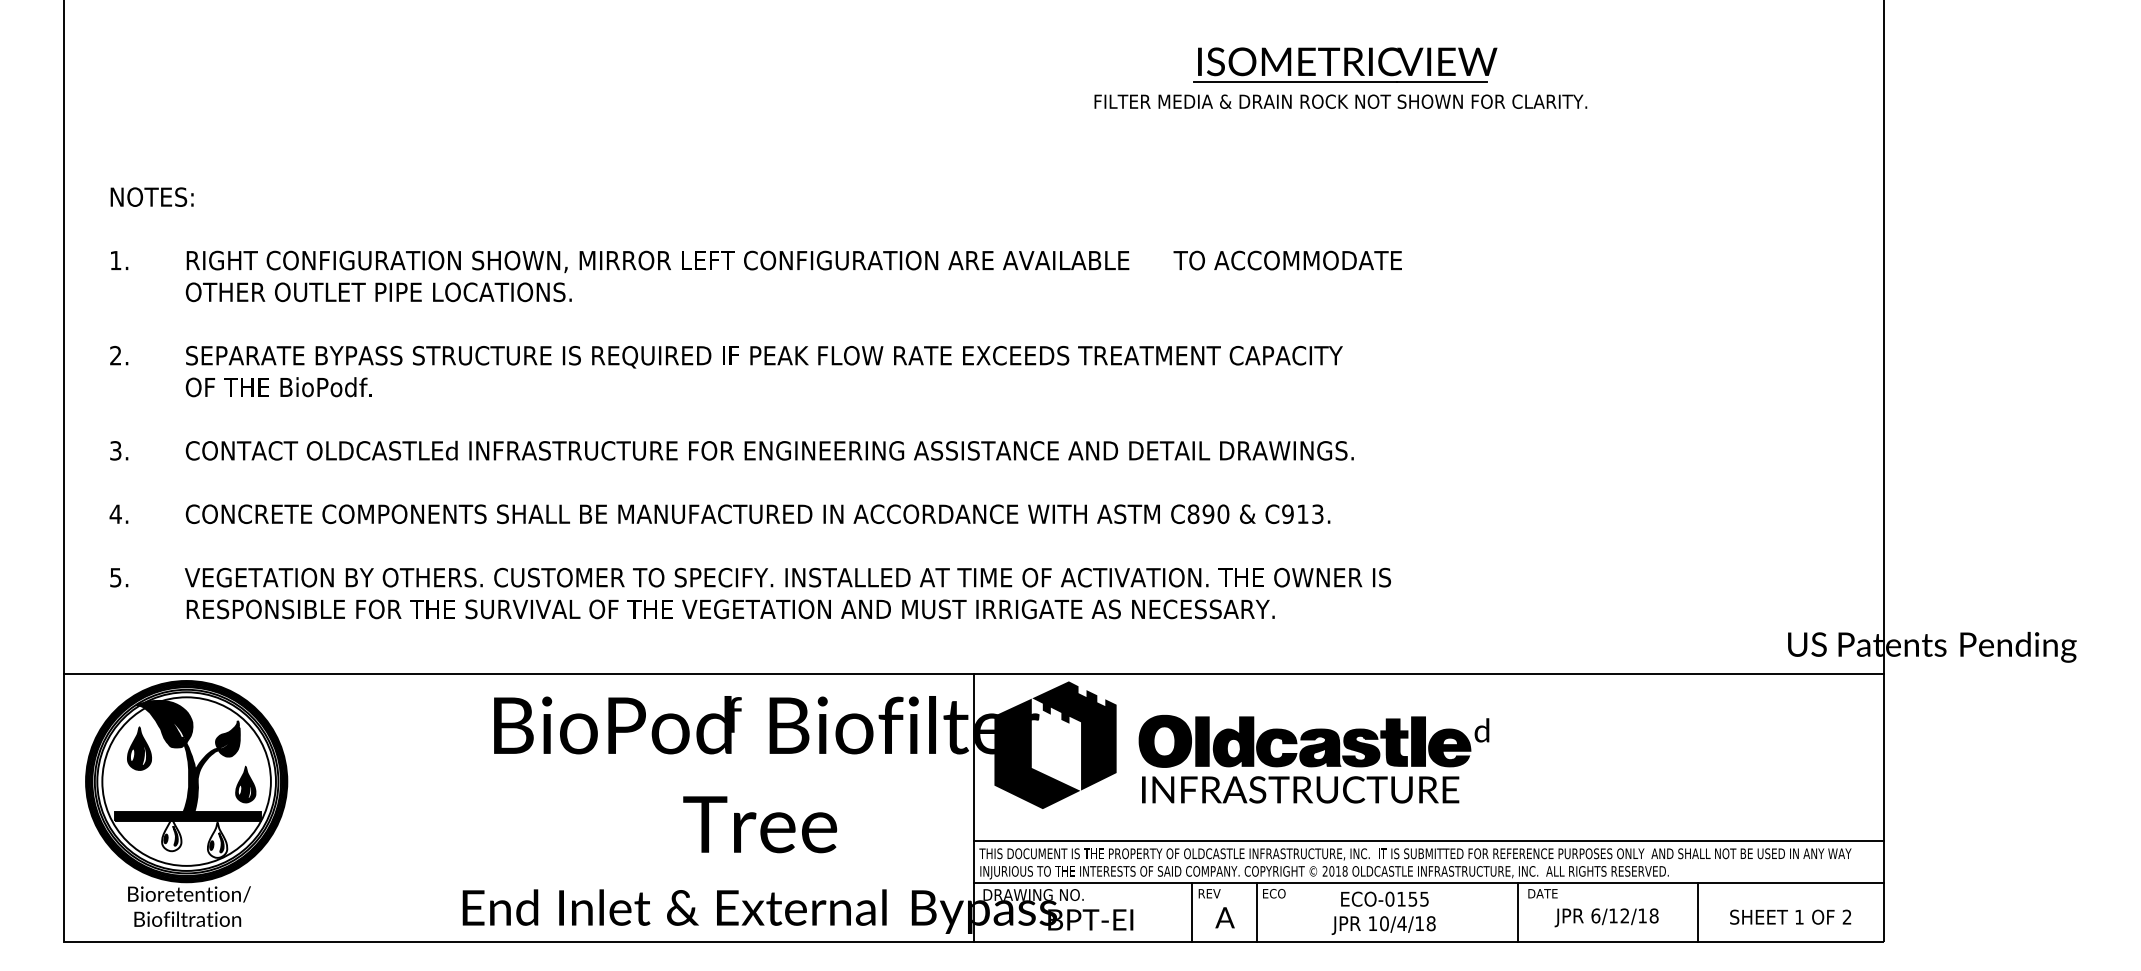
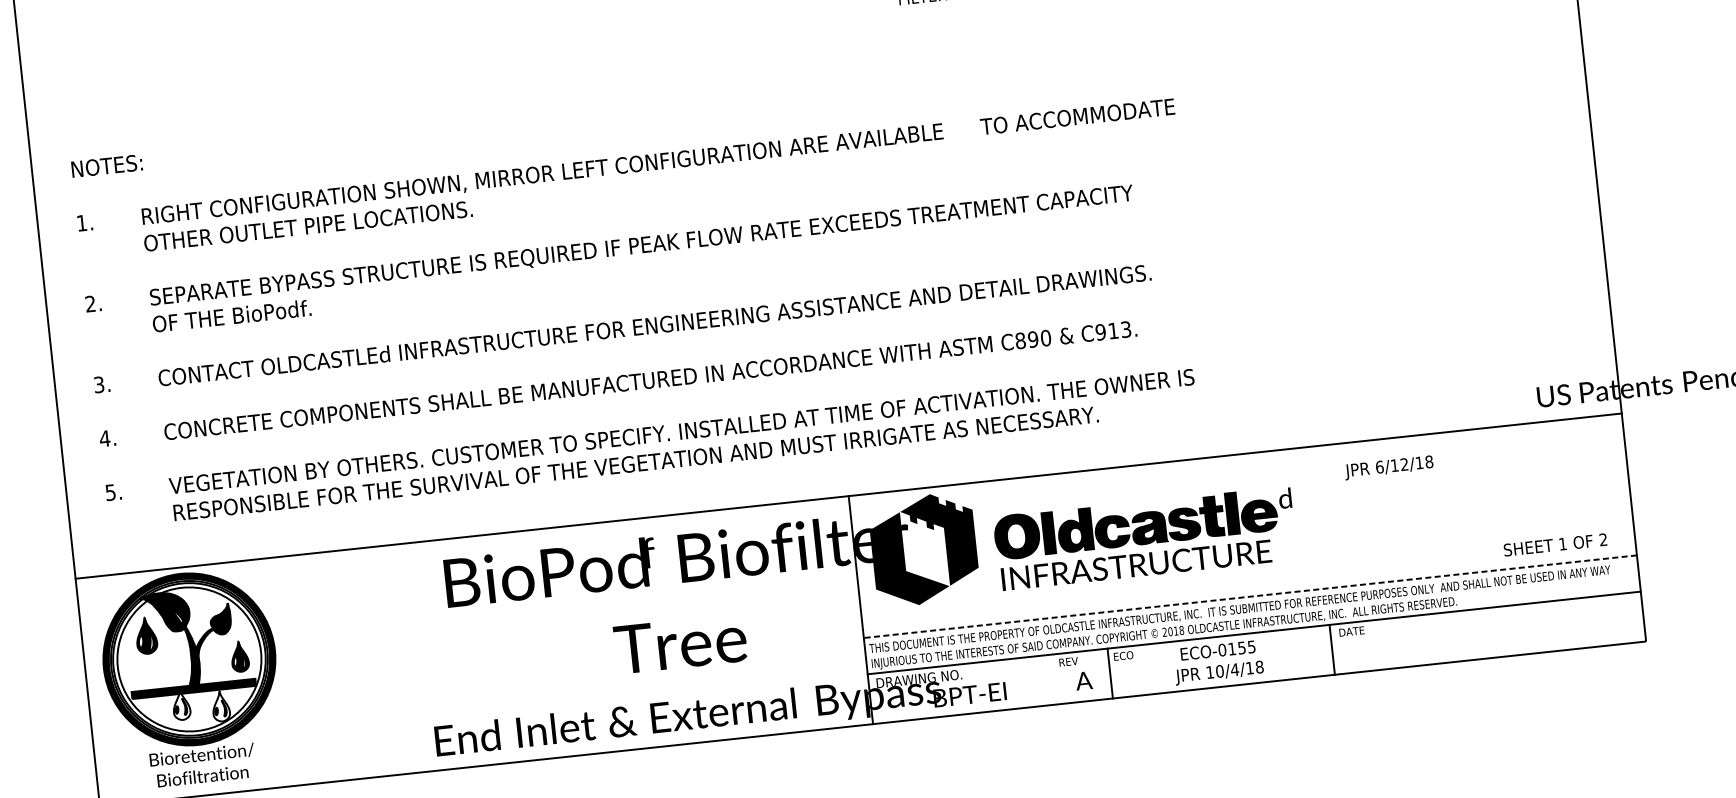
line: (1429, 840) -> (1250, 596), solid -> dashed
line: (1192, 912) -> (1055, 679), removed
line: (1697, 912) -> (1484, 633), removed
text: (1790, 916) -> (1555, 544), moved
text: (1606, 917) -> (1388, 467), moved

